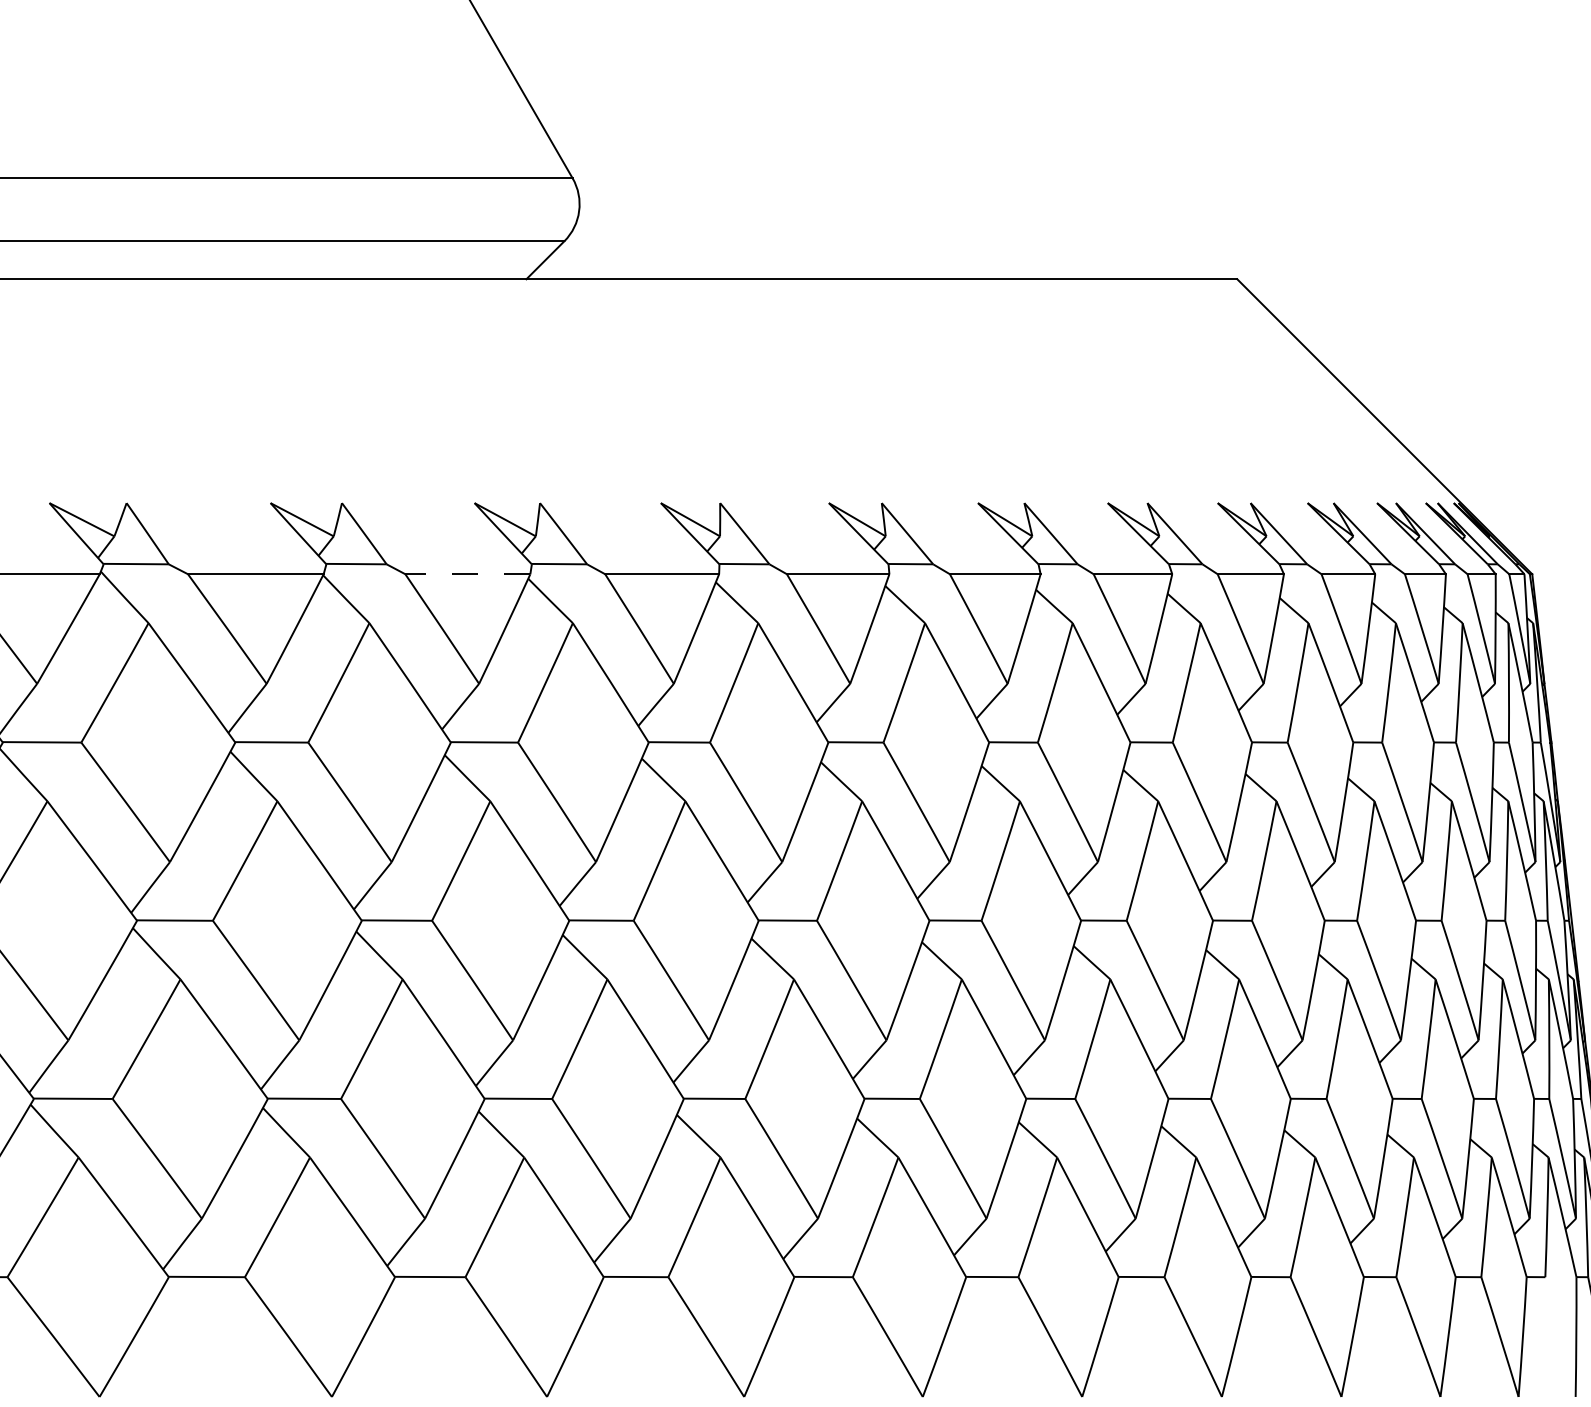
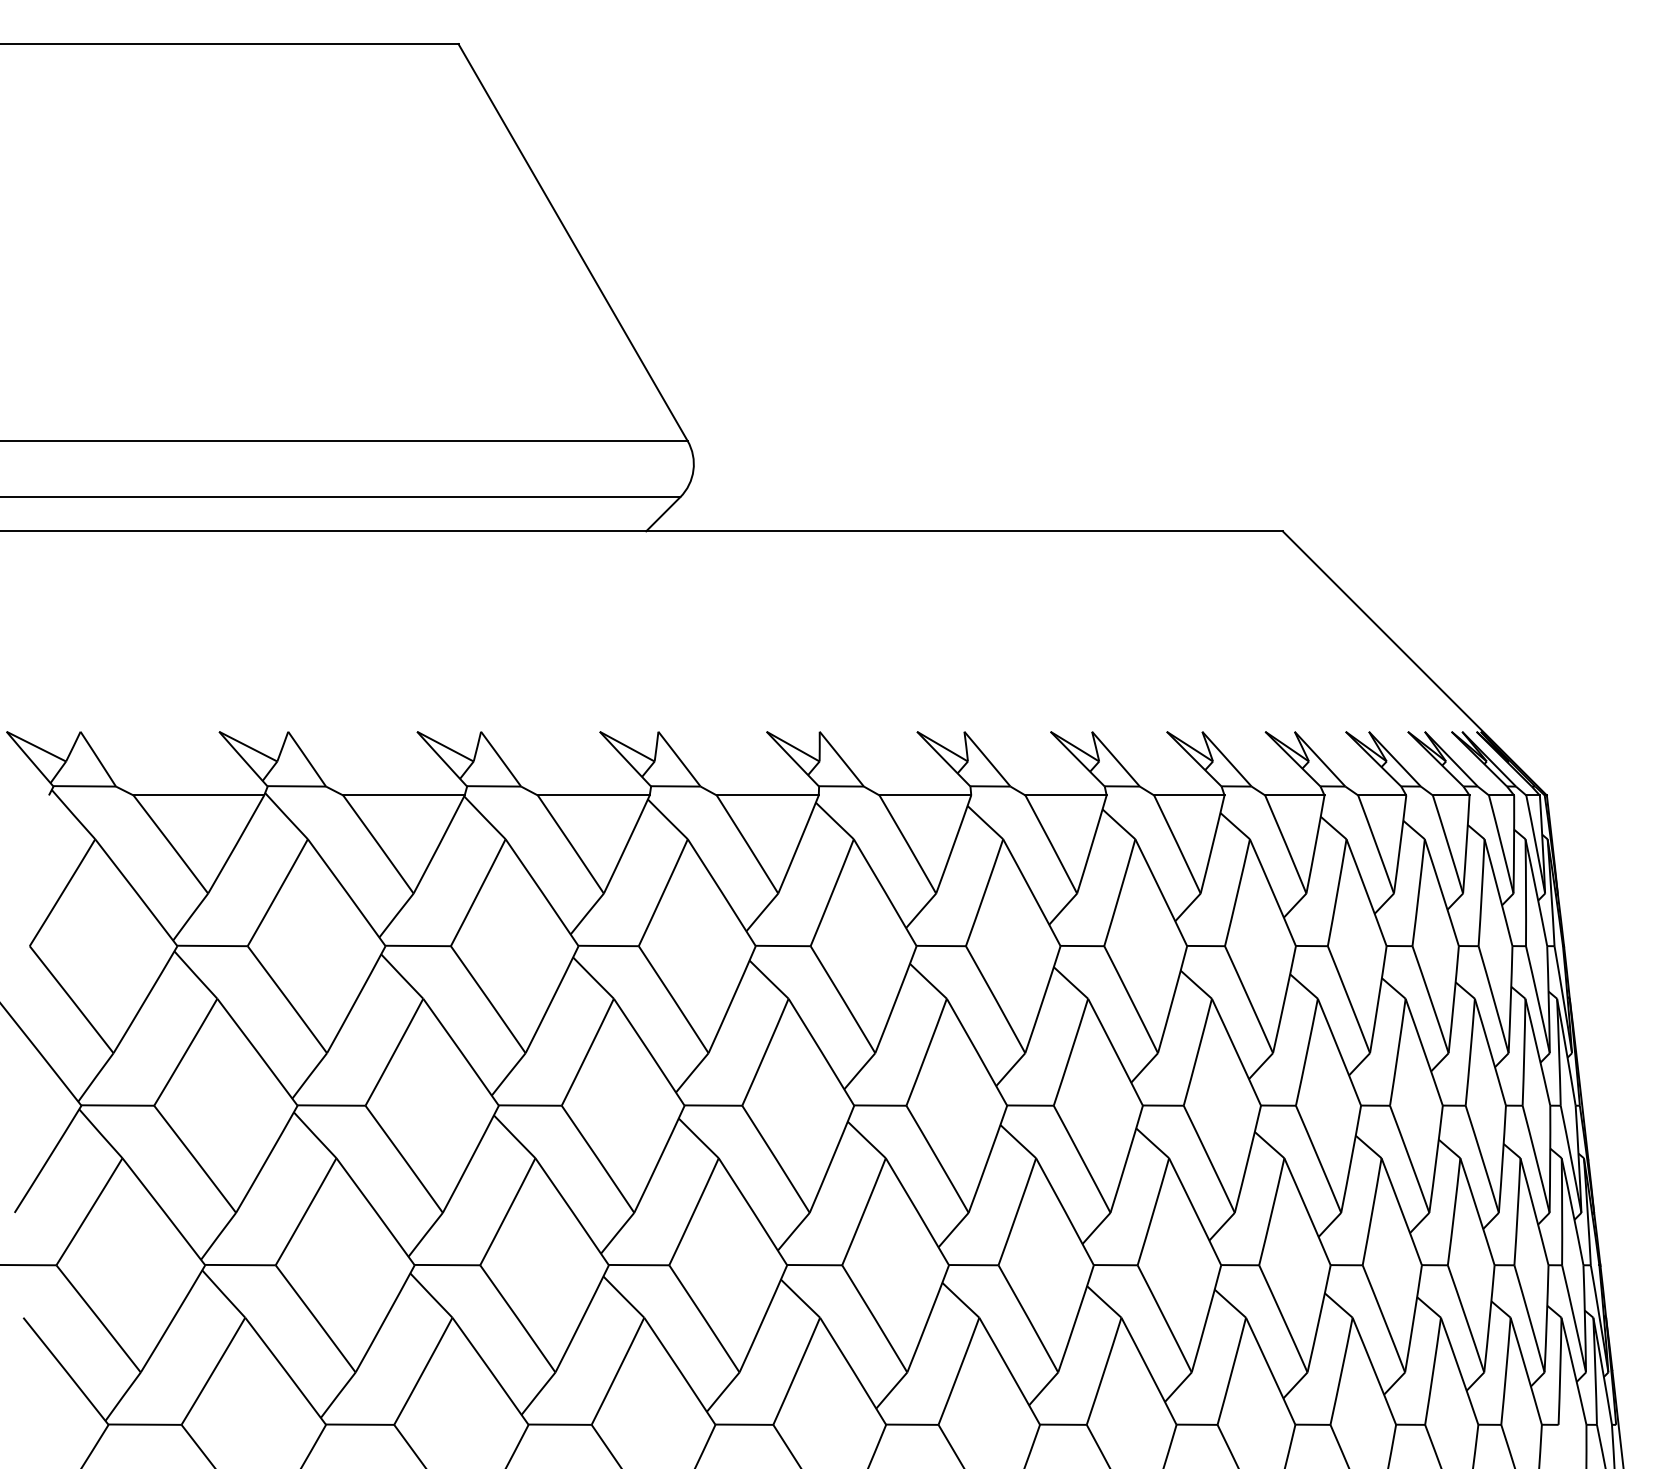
line: (467, 574) -> (593, 795), dashed -> solid

